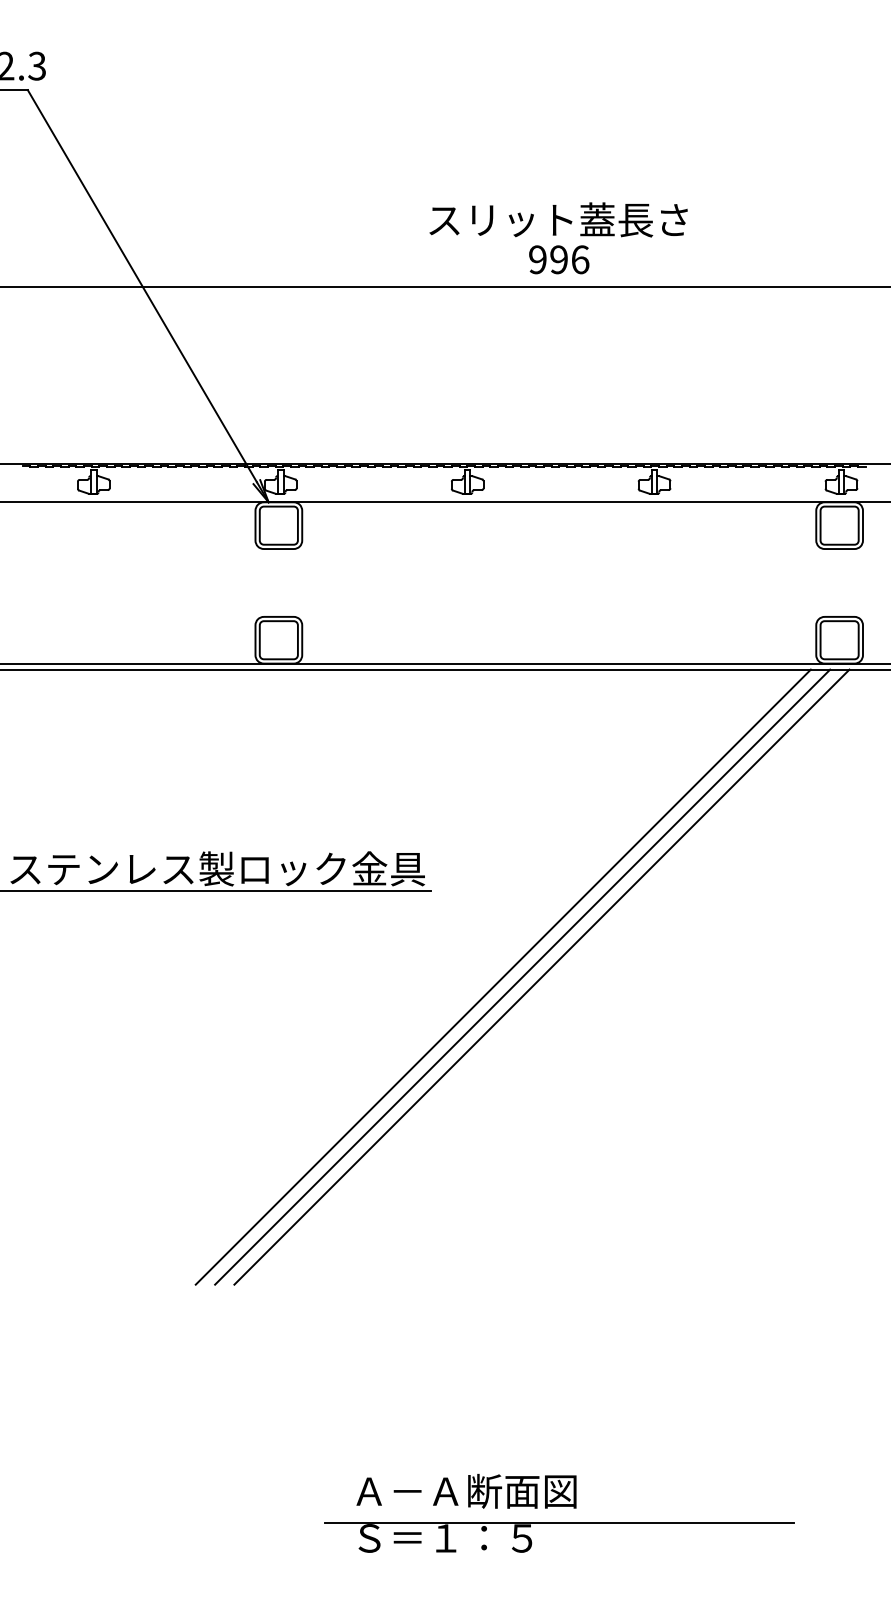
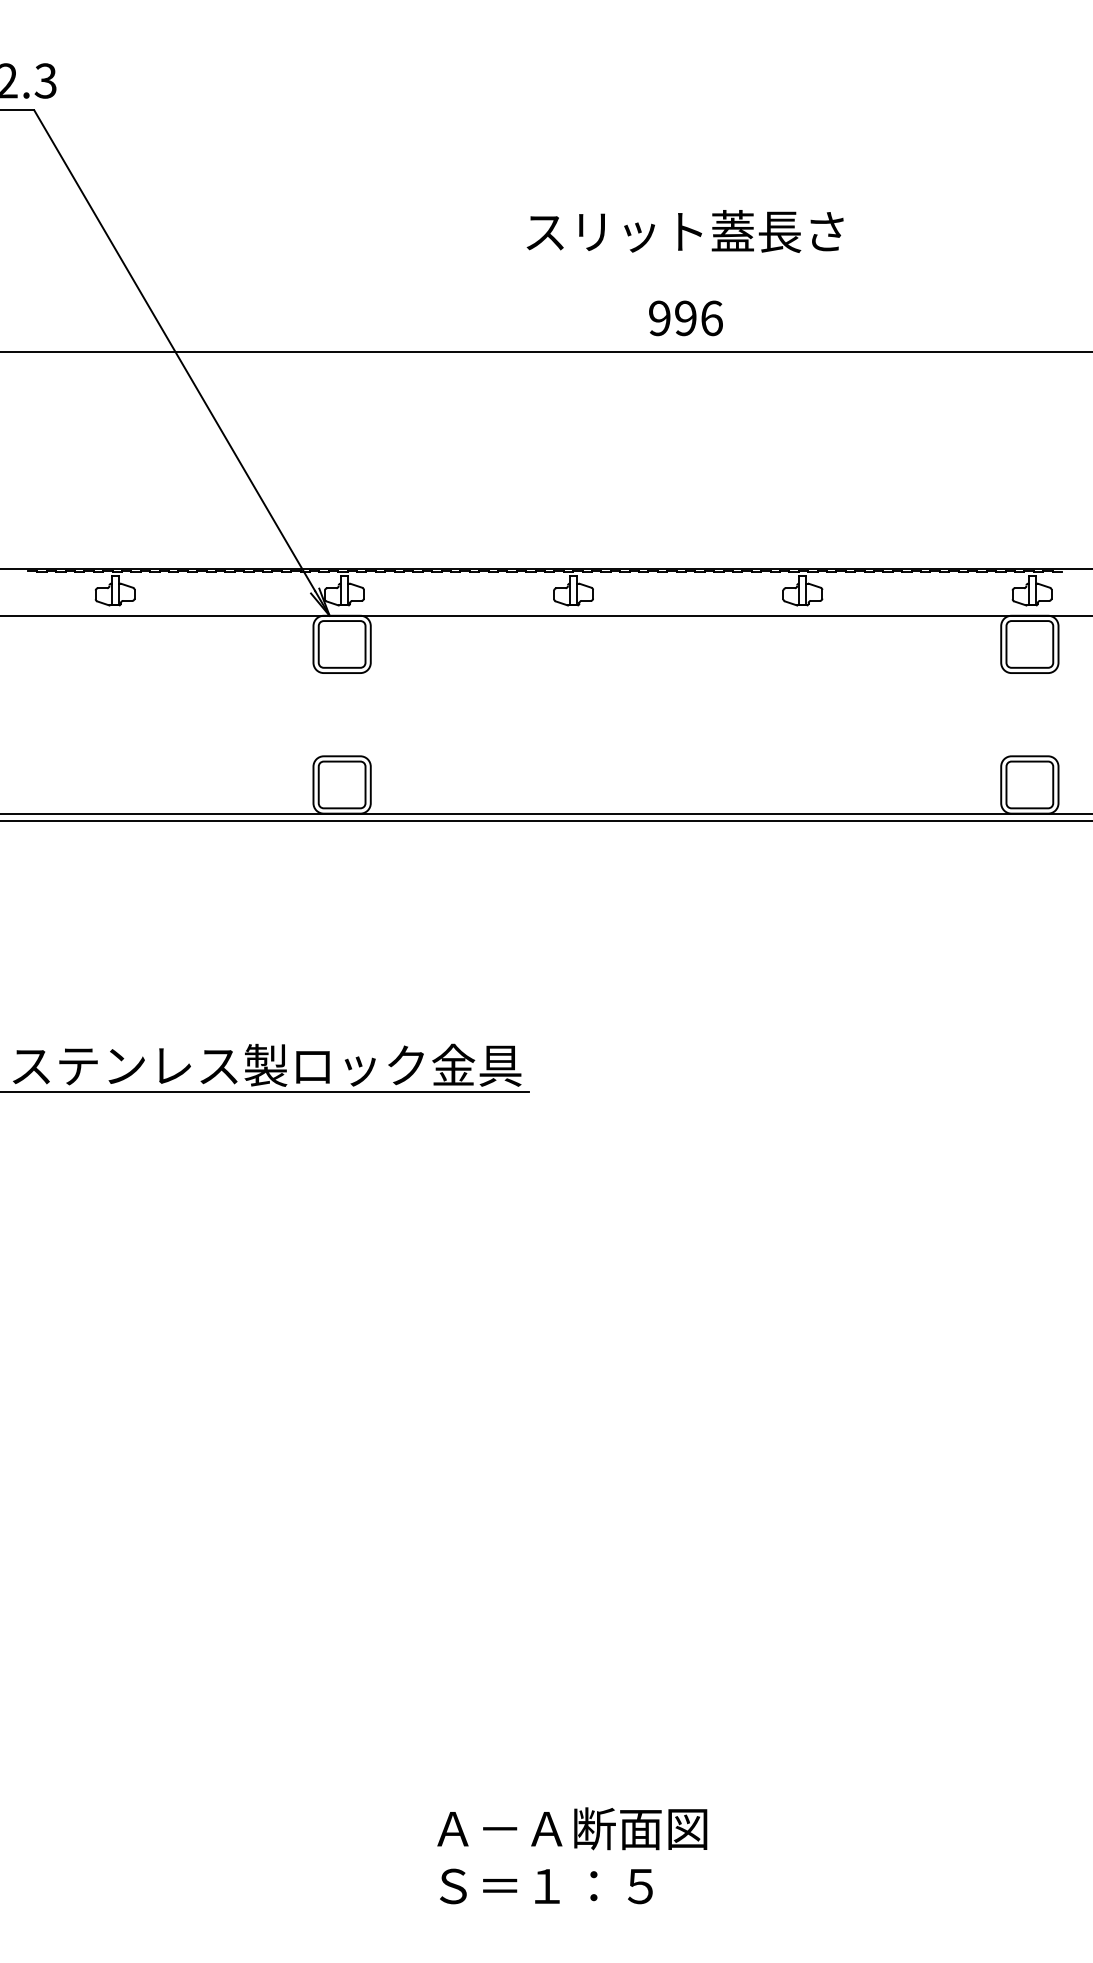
text: (558, 219) -> (685, 230), moved
line: (502, 976) -> (616, 1197), removed
line: (522, 976) -> (640, 1197), removed
line: (541, 976) -> (664, 1197), removed
line: (558, 1522) -> (685, 1866), removed

